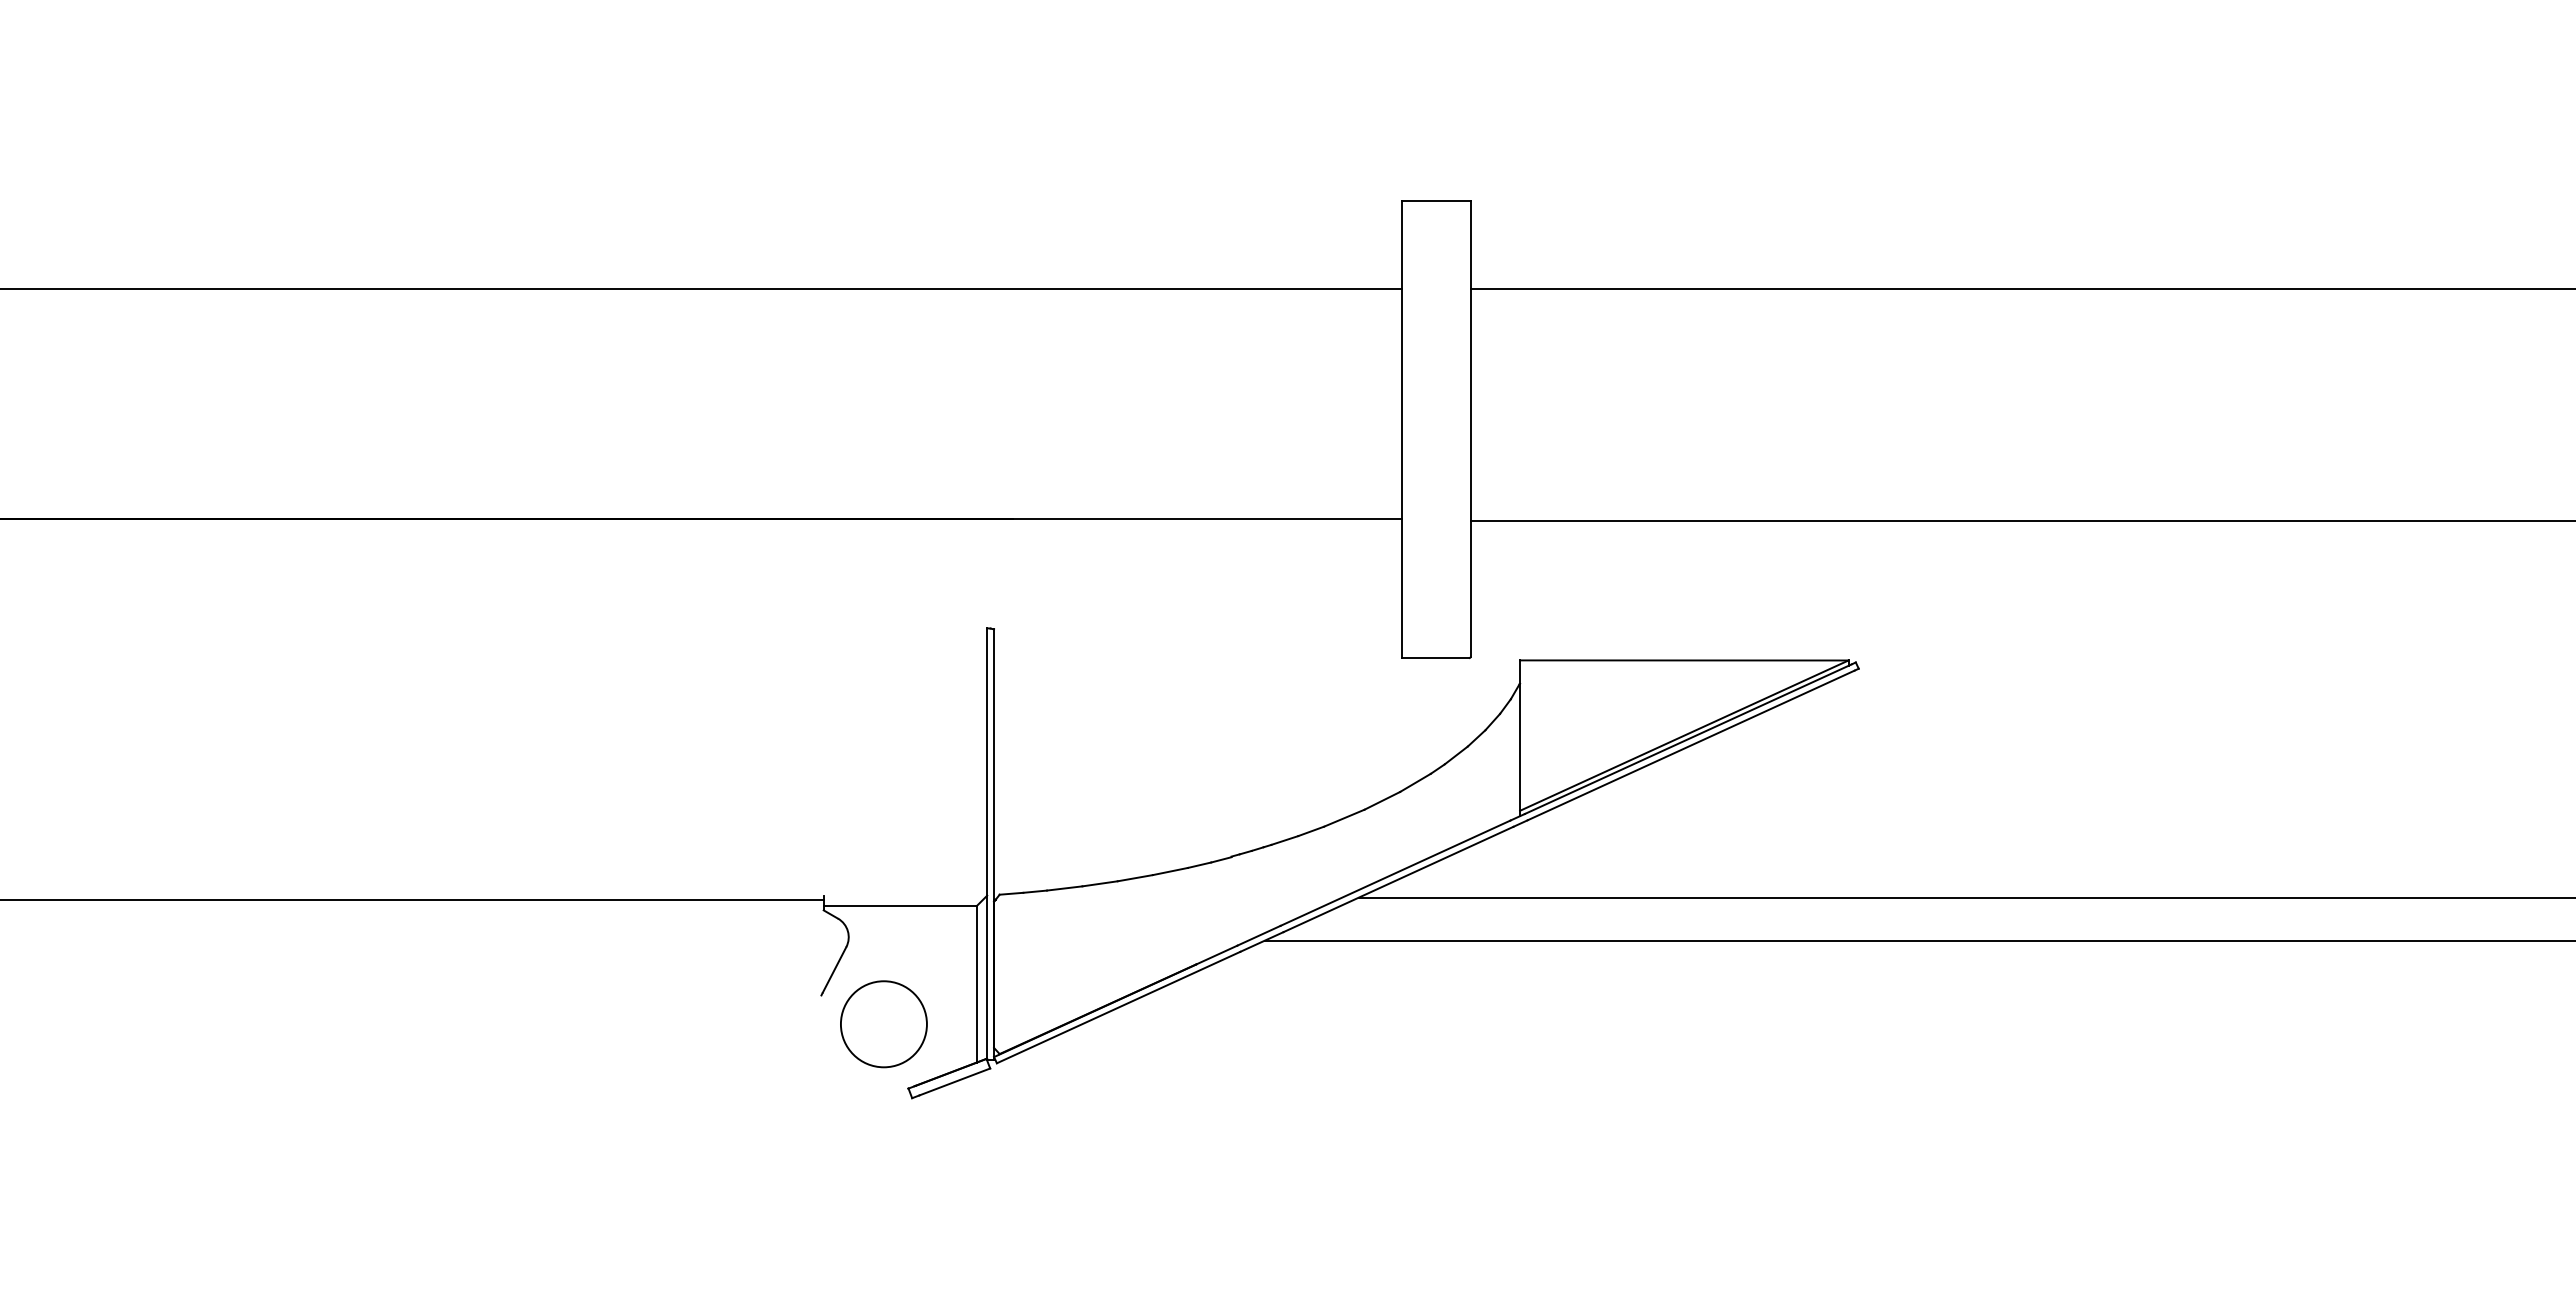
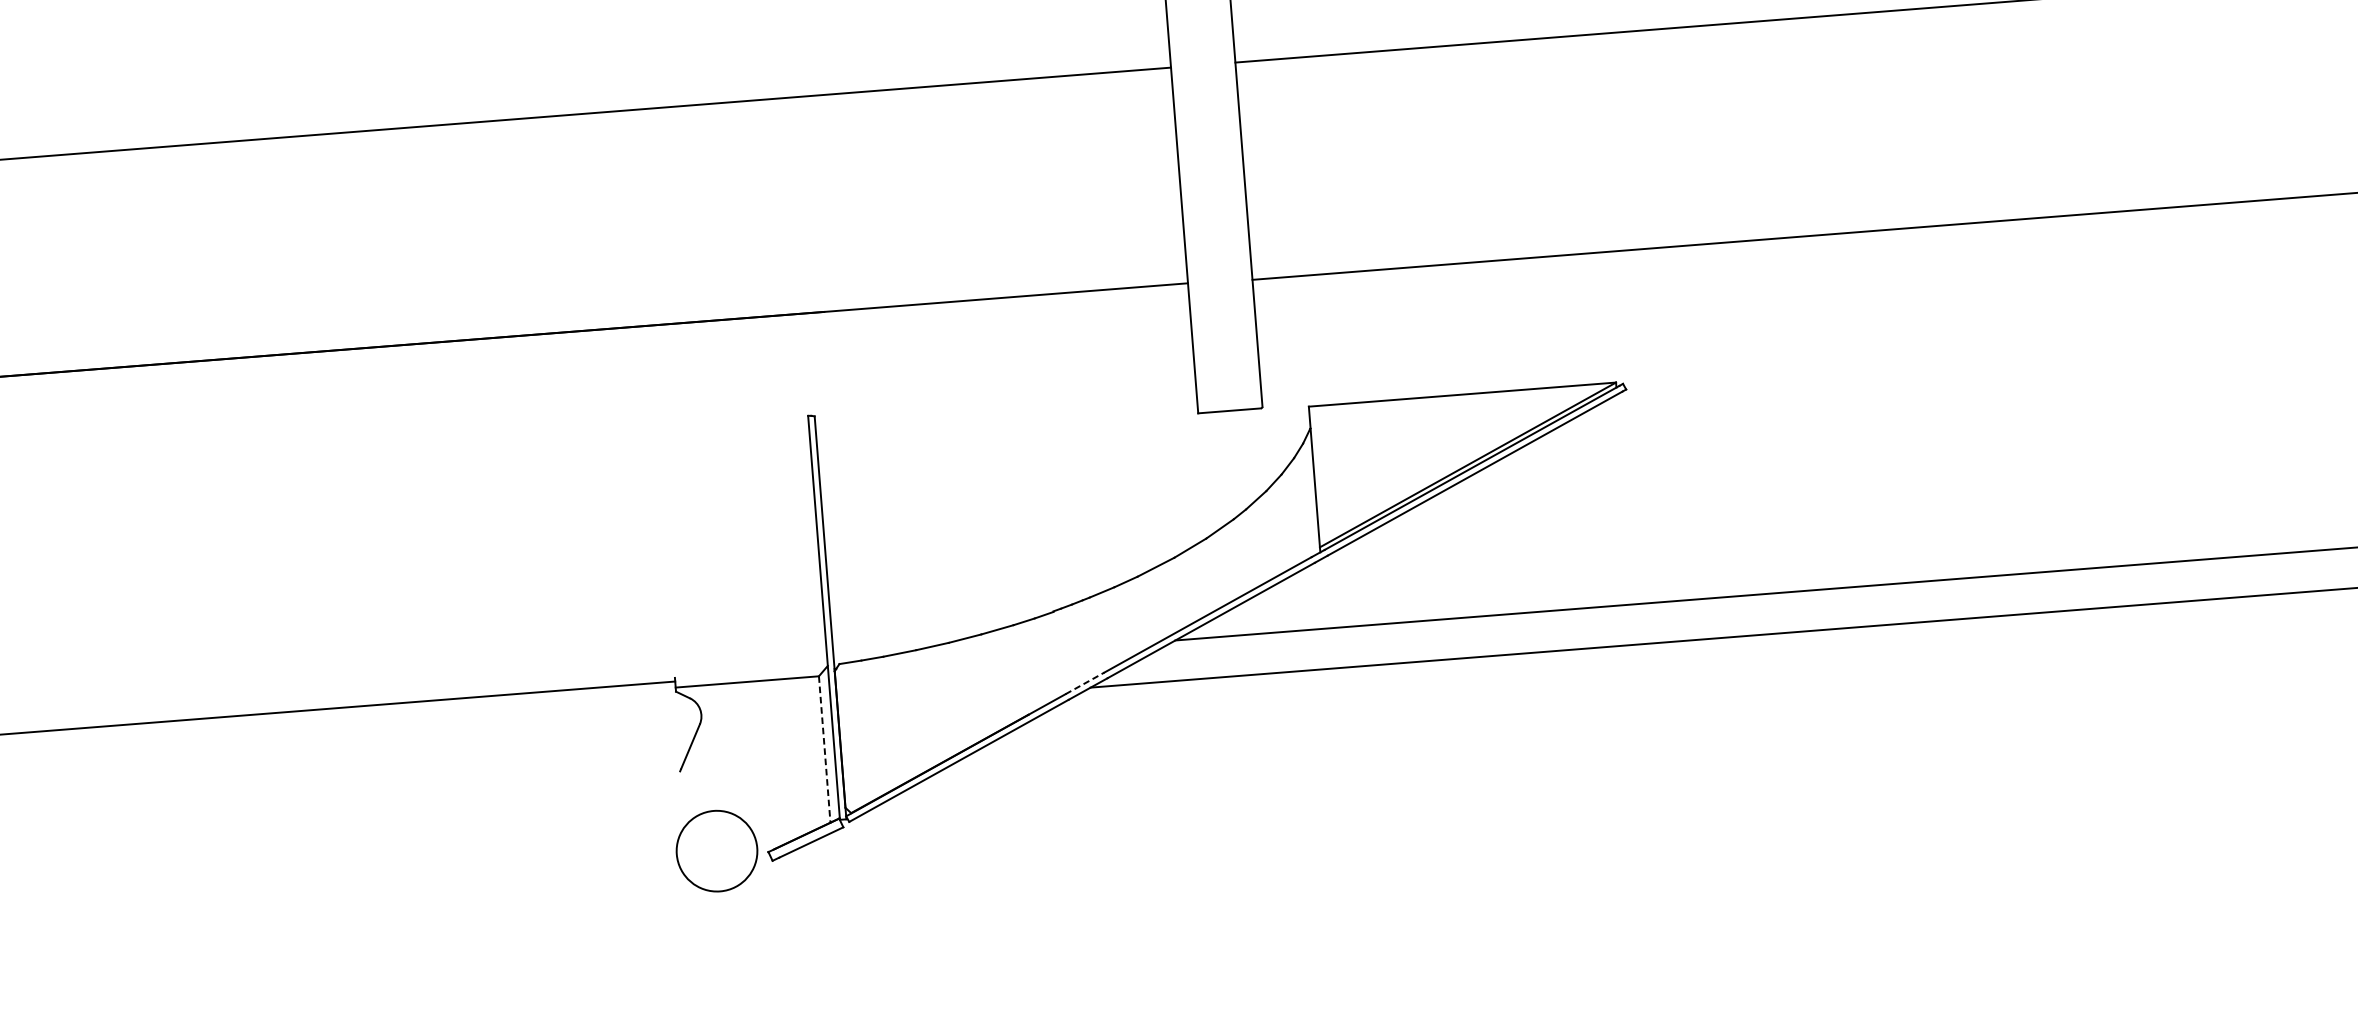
line: (1259, 935) -> (1085, 683), solid -> dashed
line: (976, 984) -> (824, 749), solid -> dashed
circle: (883, 1024) -> (716, 851), moved

